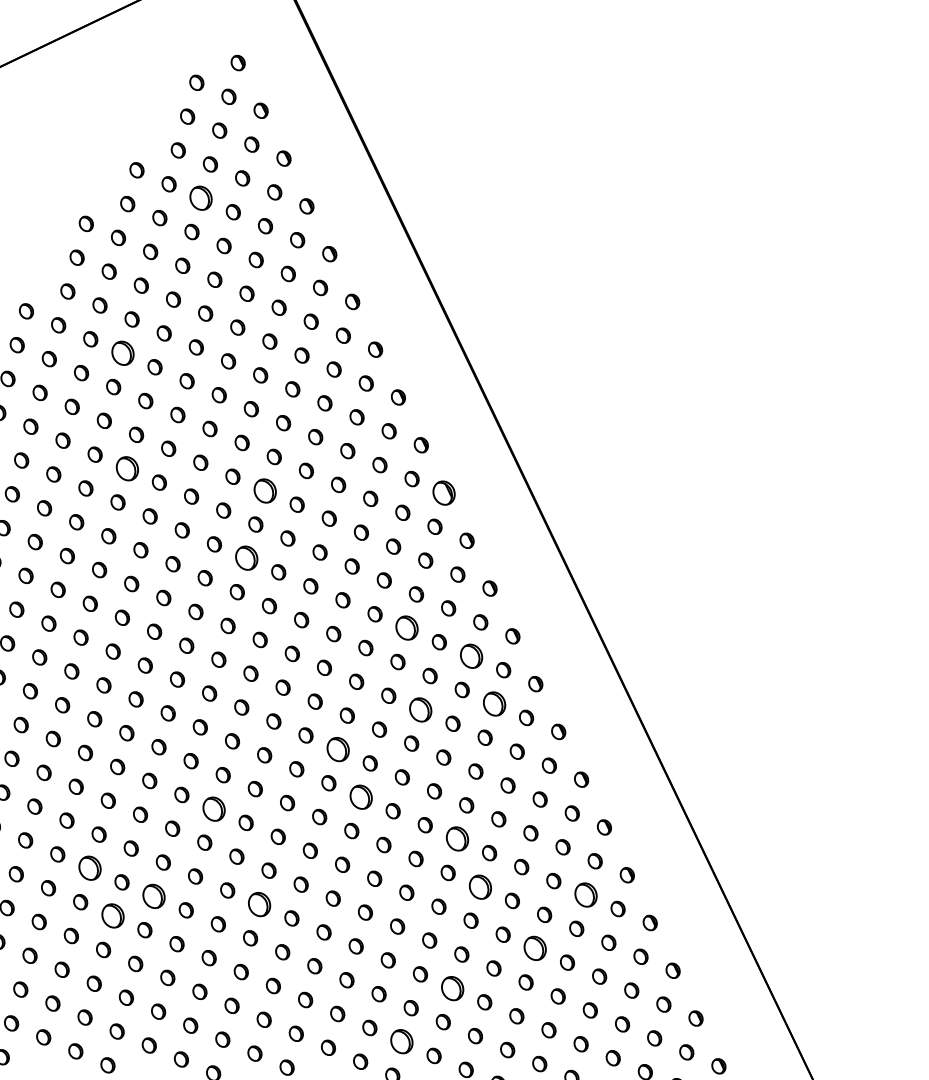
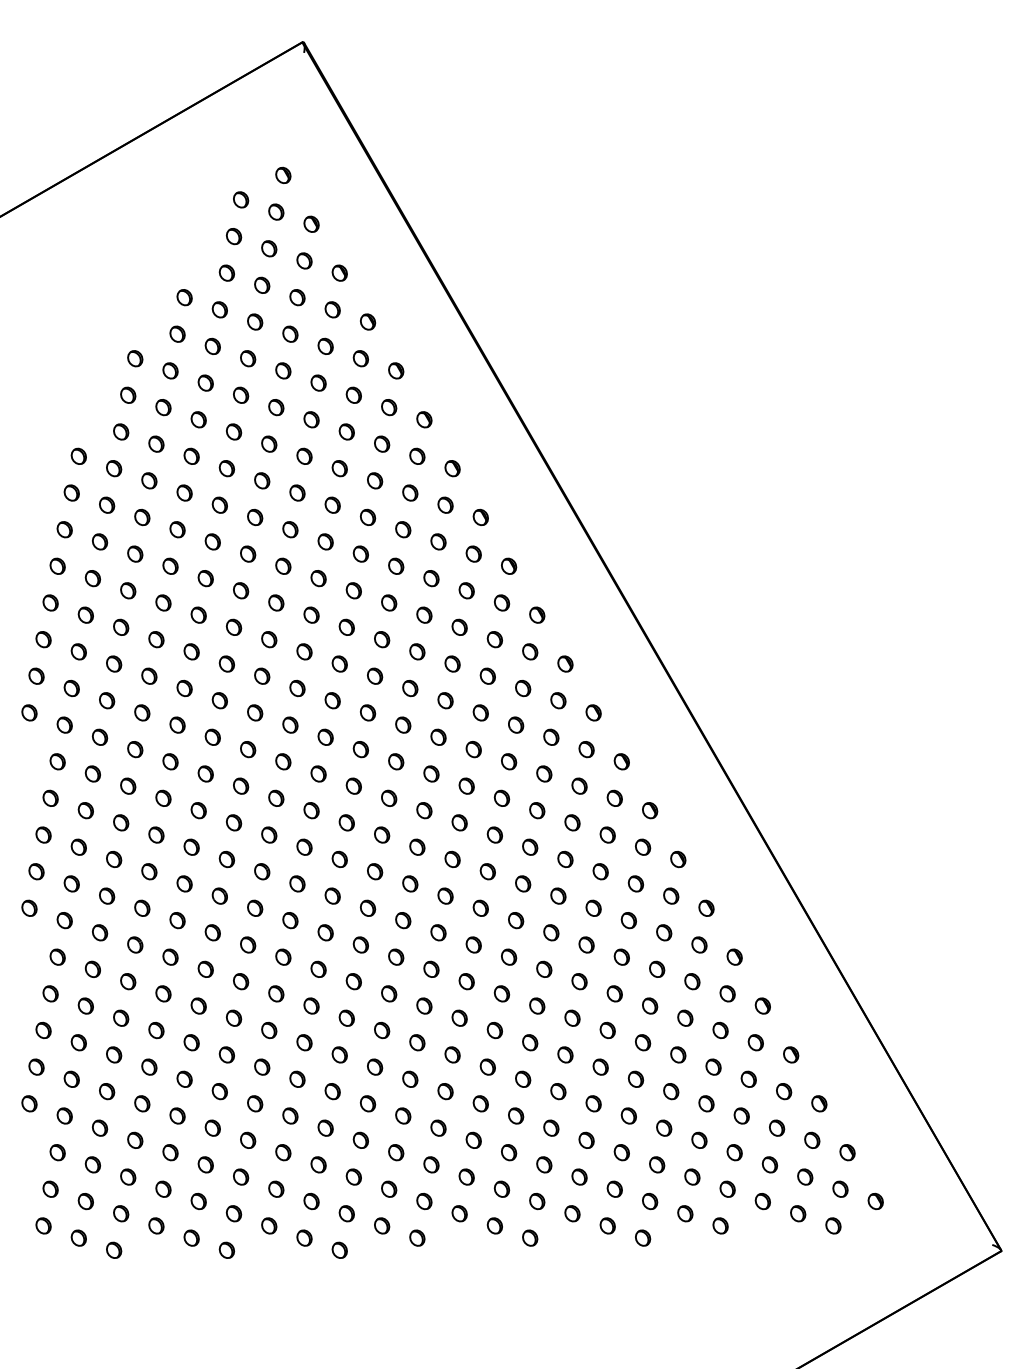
part: (201, 197) -> (255, 321), size x0.62
part: (122, 352) -> (184, 492), size x0.62
part: (127, 467) -> (198, 614), size x0.62
part: (264, 489) -> (346, 626), size x0.62
part: (444, 492) -> (537, 614), size x0.62
part: (246, 558) -> (332, 700), size x0.62
part: (407, 628) -> (509, 761), size x0.62
part: (471, 655) -> (579, 785), size x0.62
part: (494, 703) -> (607, 834), size x0.62
part: (421, 709) -> (530, 846), size x0.62
part: (338, 748) -> (445, 895), size x0.62
part: (360, 796) -> (473, 944), size x0.62
part: (213, 808) -> (318, 968), size x0.62
part: (457, 839) -> (579, 981), size x0.62
part: (89, 868) -> (191, 1042), size x0.62
part: (480, 885) -> (607, 1029), size x0.62
part: (154, 895) -> (262, 1066), size x0.62
part: (585, 895) -> (720, 1030), size x0.62
part: (260, 903) -> (375, 1066), size x0.62
part: (112, 916) -> (219, 1091), size x0.62
part: (535, 948) -> (671, 1091), size x0.62
part: (452, 987) -> (586, 1139), size x0.62
part: (402, 1041) -> (537, 1201), size x0.62

